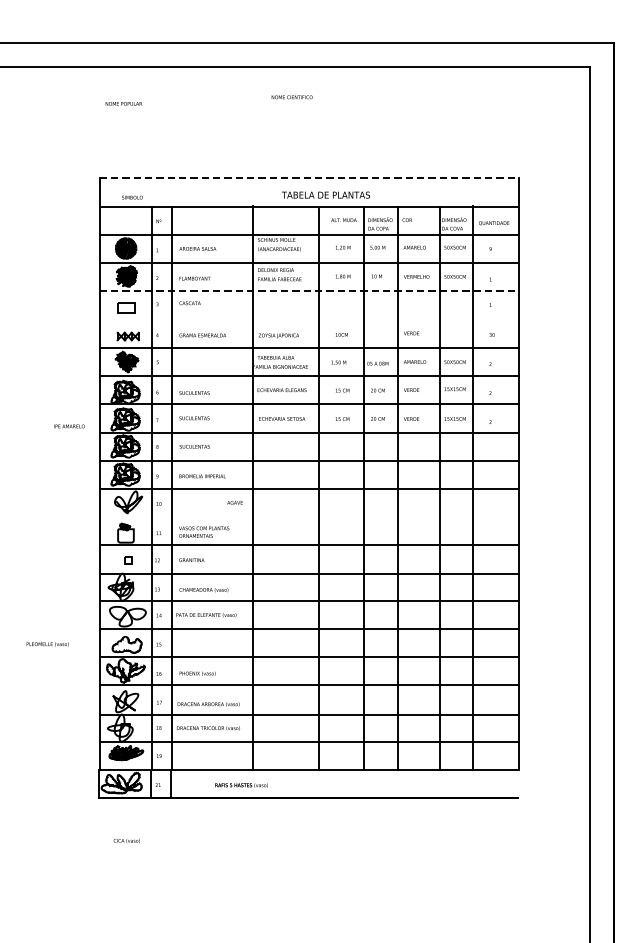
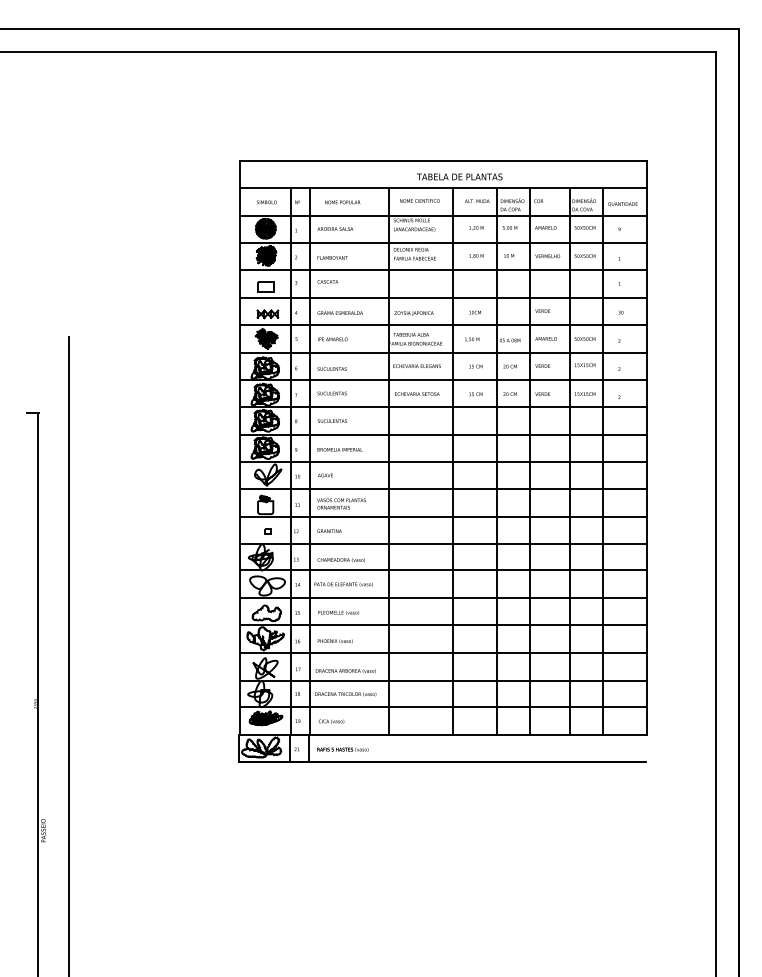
text: (291, 96) -> (419, 200), moved
text: (123, 103) -> (342, 202), moved
line: (310, 178) -> (444, 160), dashed -> solid
text: (131, 197) -> (266, 202), moved
line: (310, 291) -> (444, 270), dashed -> solid
line: (309, 319) -> (443, 297), added
text: (69, 426) -> (332, 339), moved
text: (235, 502) -> (325, 475), moved
line: (309, 517) -> (443, 489), added
text: (47, 644) -> (338, 612), moved
text: (241, 785) -> (342, 749), moved
text: (126, 840) -> (331, 721), moved

